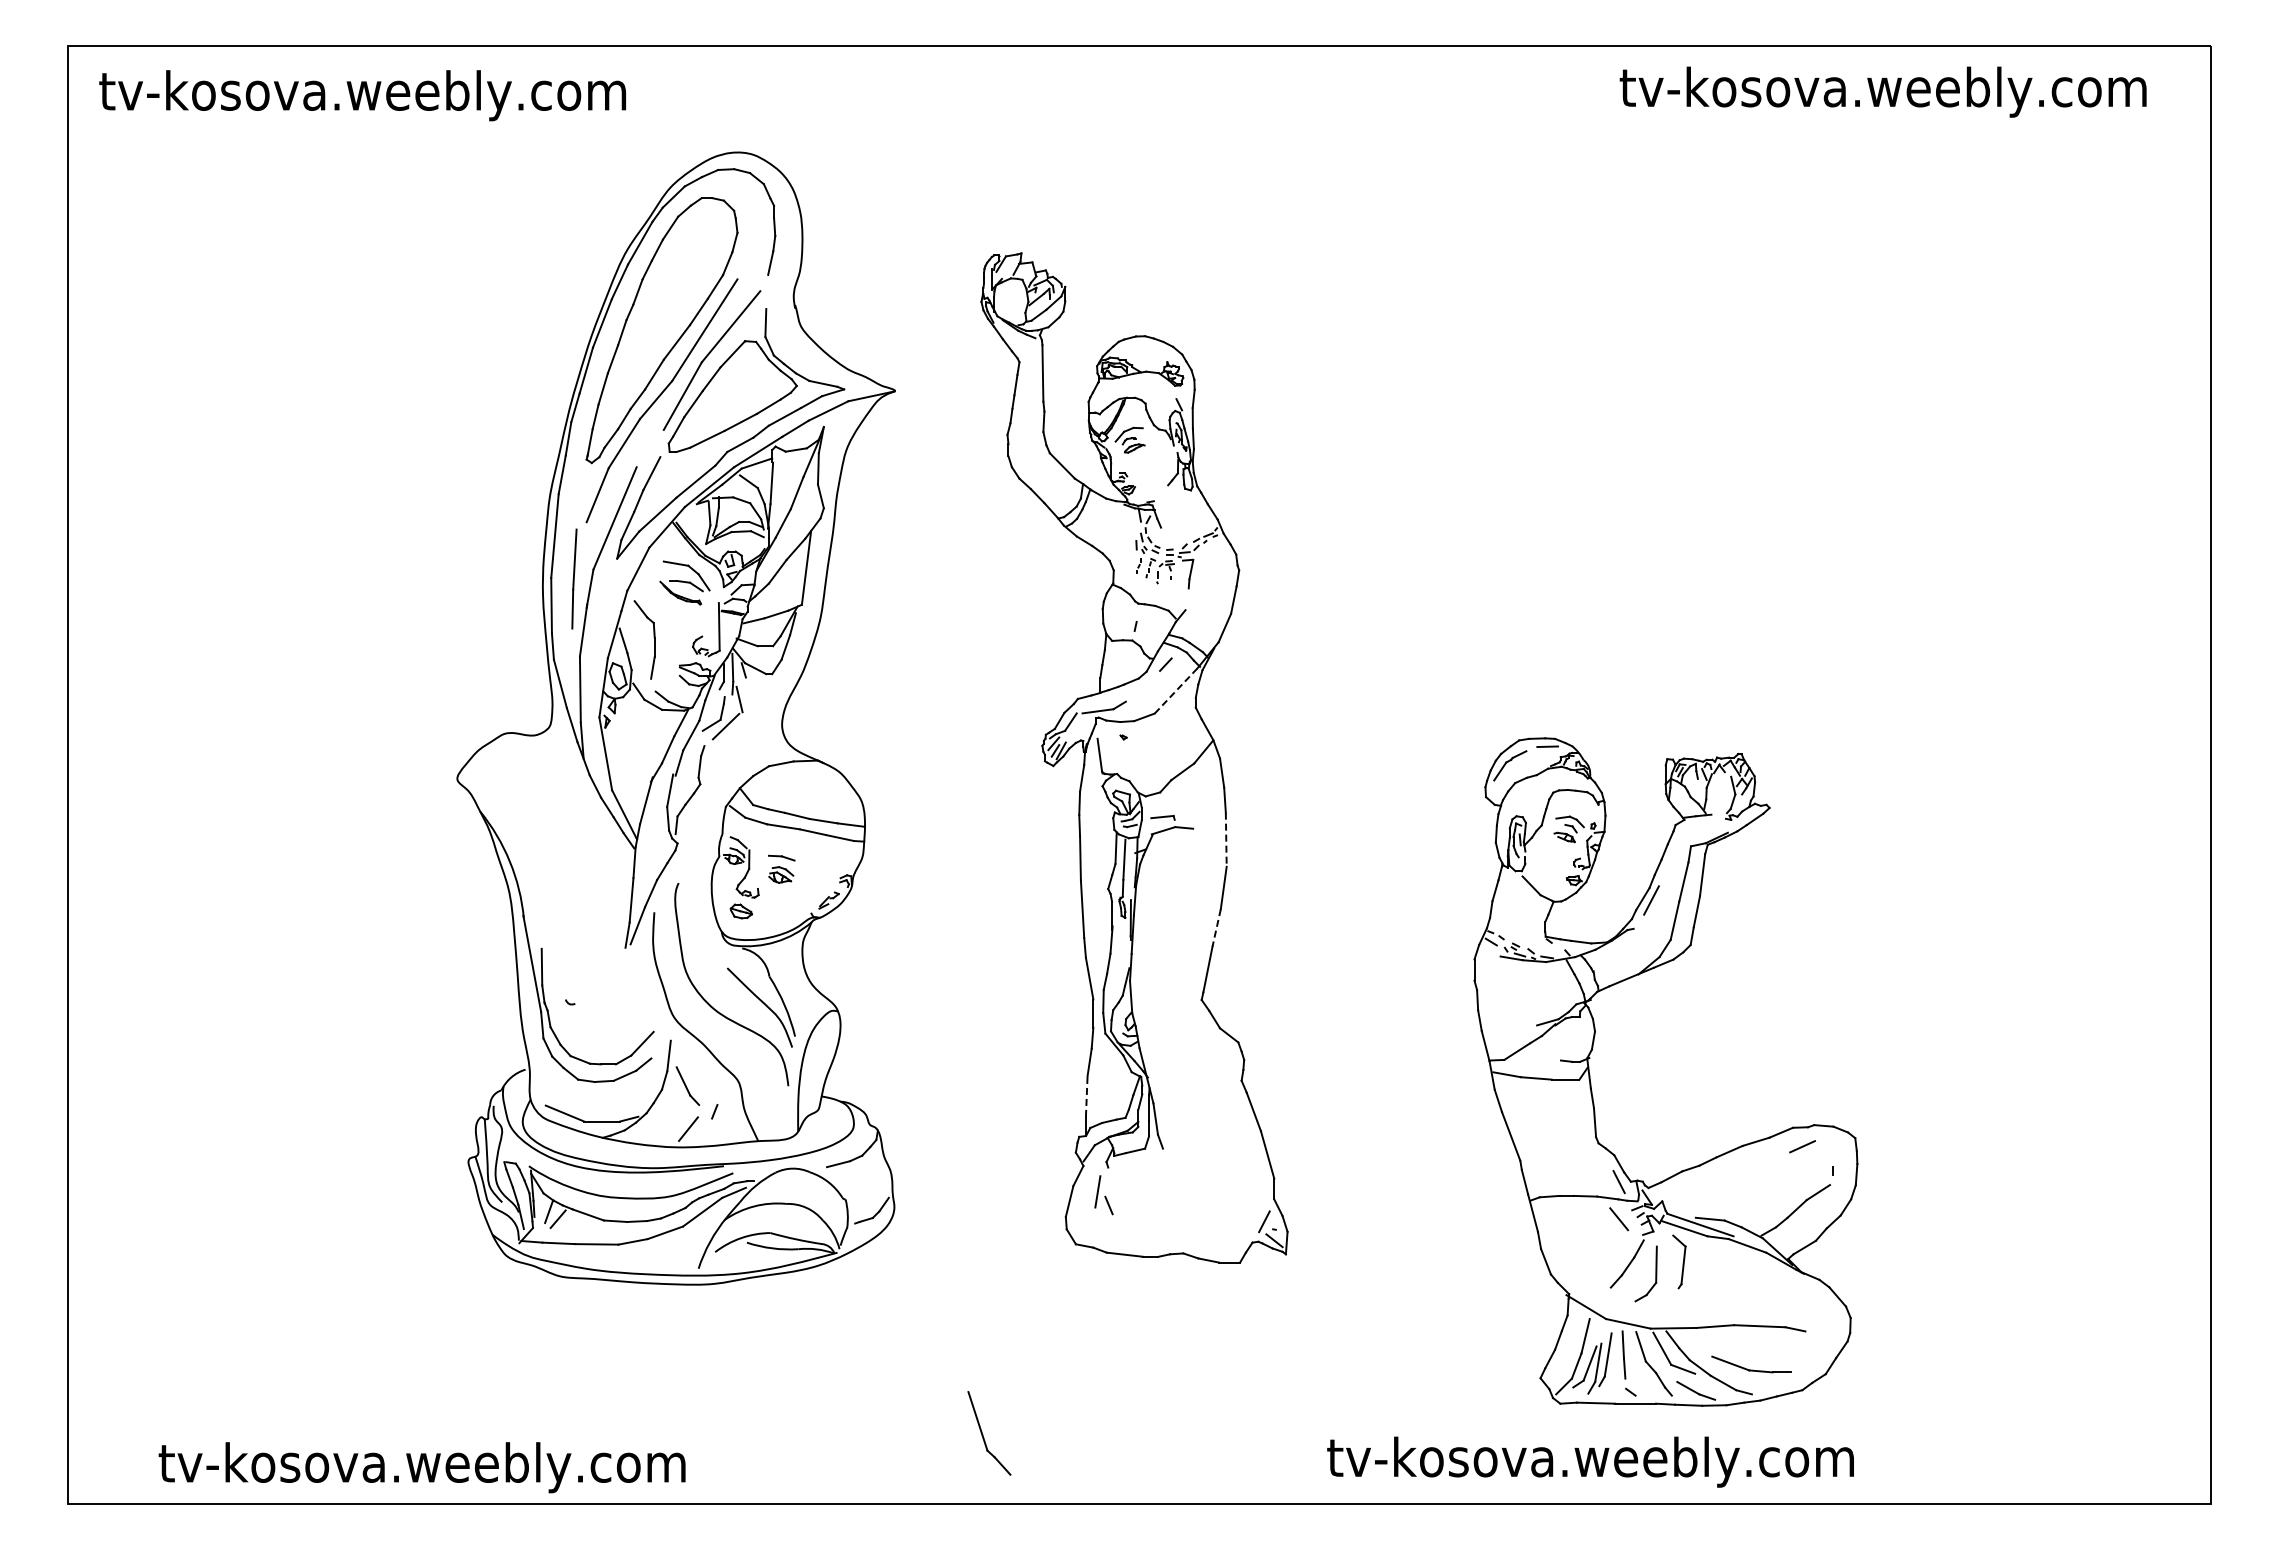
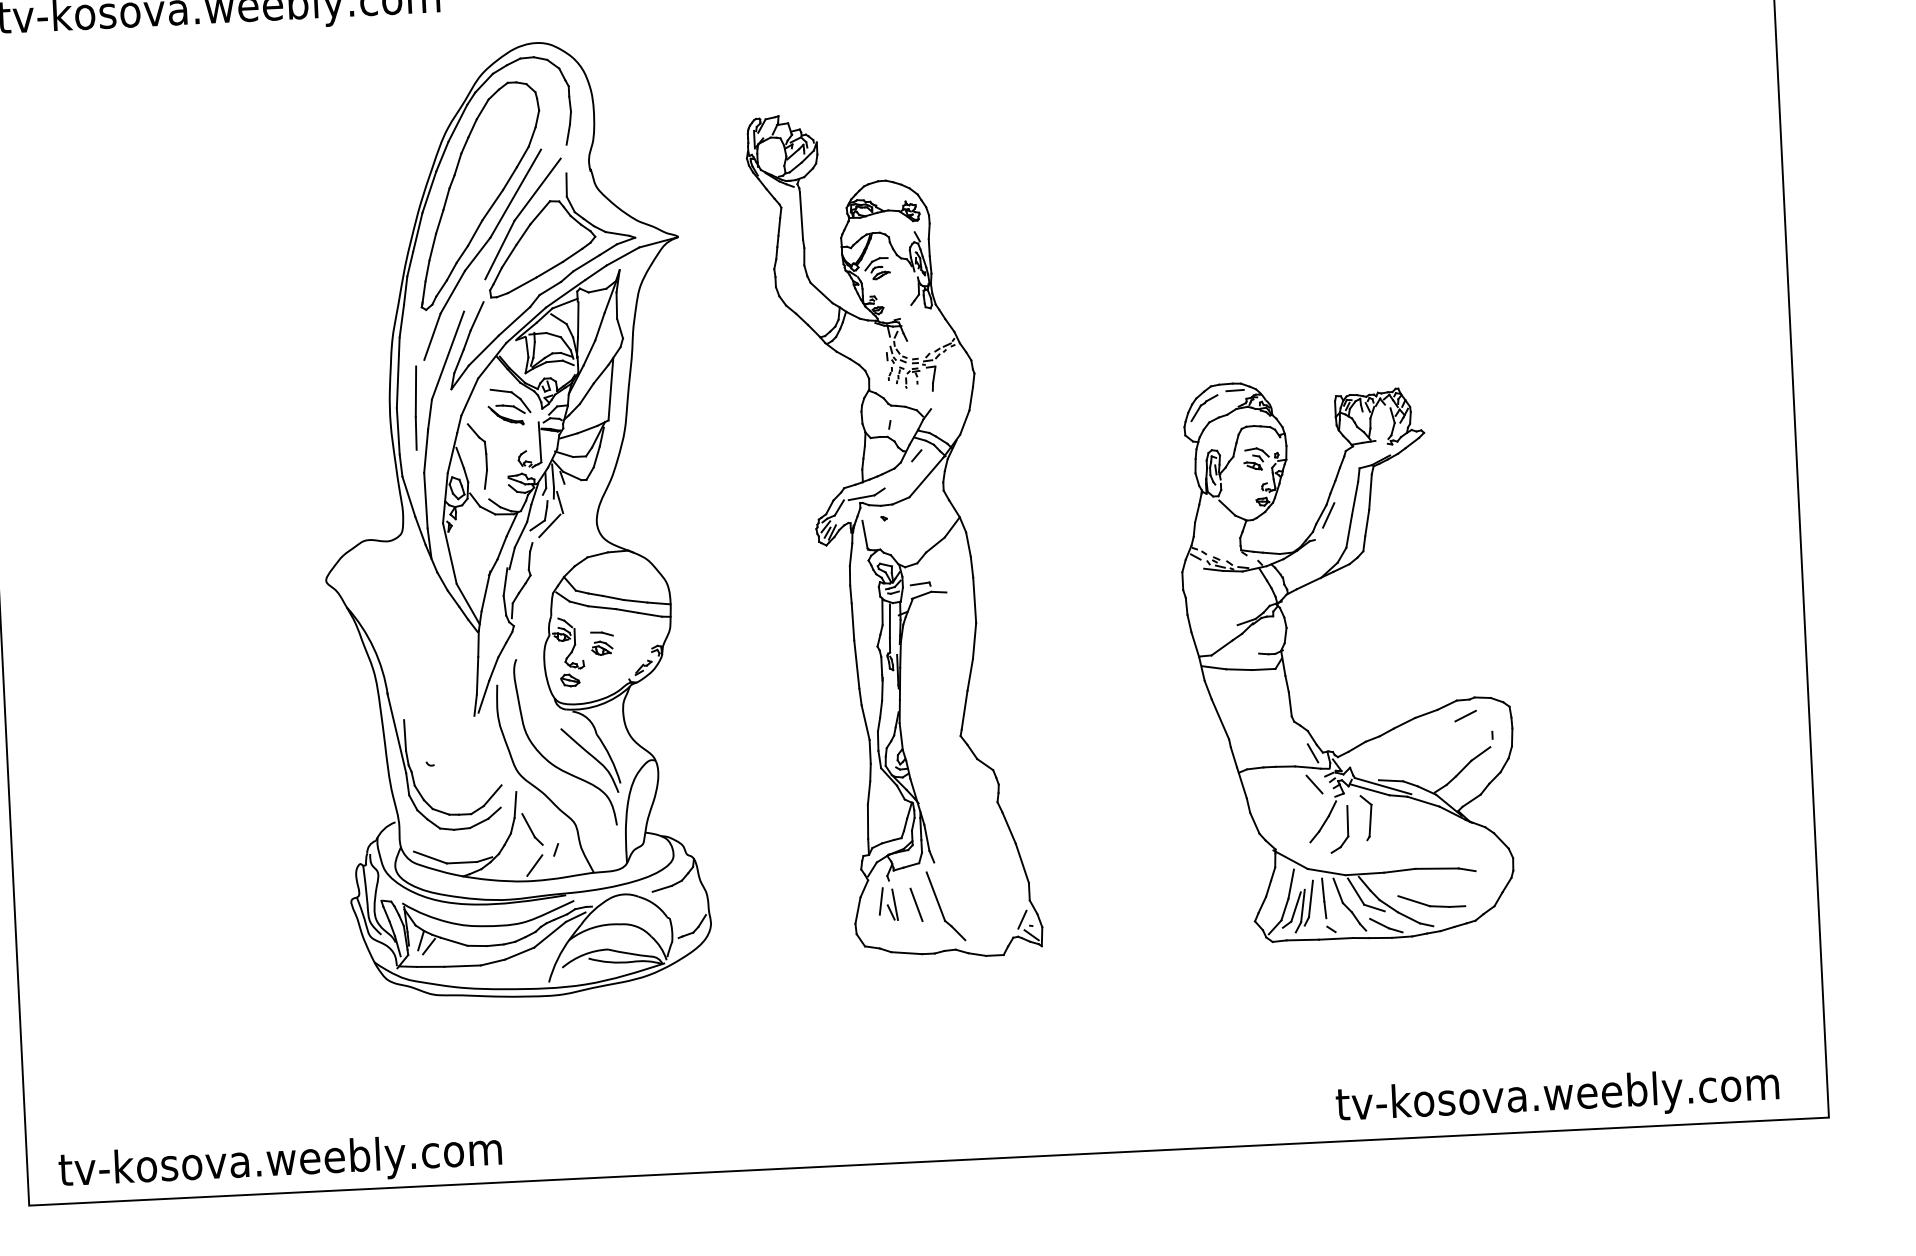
line: (1176, 690) -> (926, 477), dashed -> solid
line: (1226, 840) -> (974, 600), dashed -> solid
line: (1216, 928) -> (970, 675), dashed -> solid
part: (1591, 1082) -> (1285, 670), moved
line: (1086, 1096) -> (867, 821), dashed -> solid
line: (1113, 1196) -> (894, 904), added
line: (1139, 1197) -> (916, 904), added
part: (983, 1434) -> (941, 907), moved
text: (1590, 1461) -> (1557, 1097), moved
text: (421, 1467) -> (279, 1162), moved

